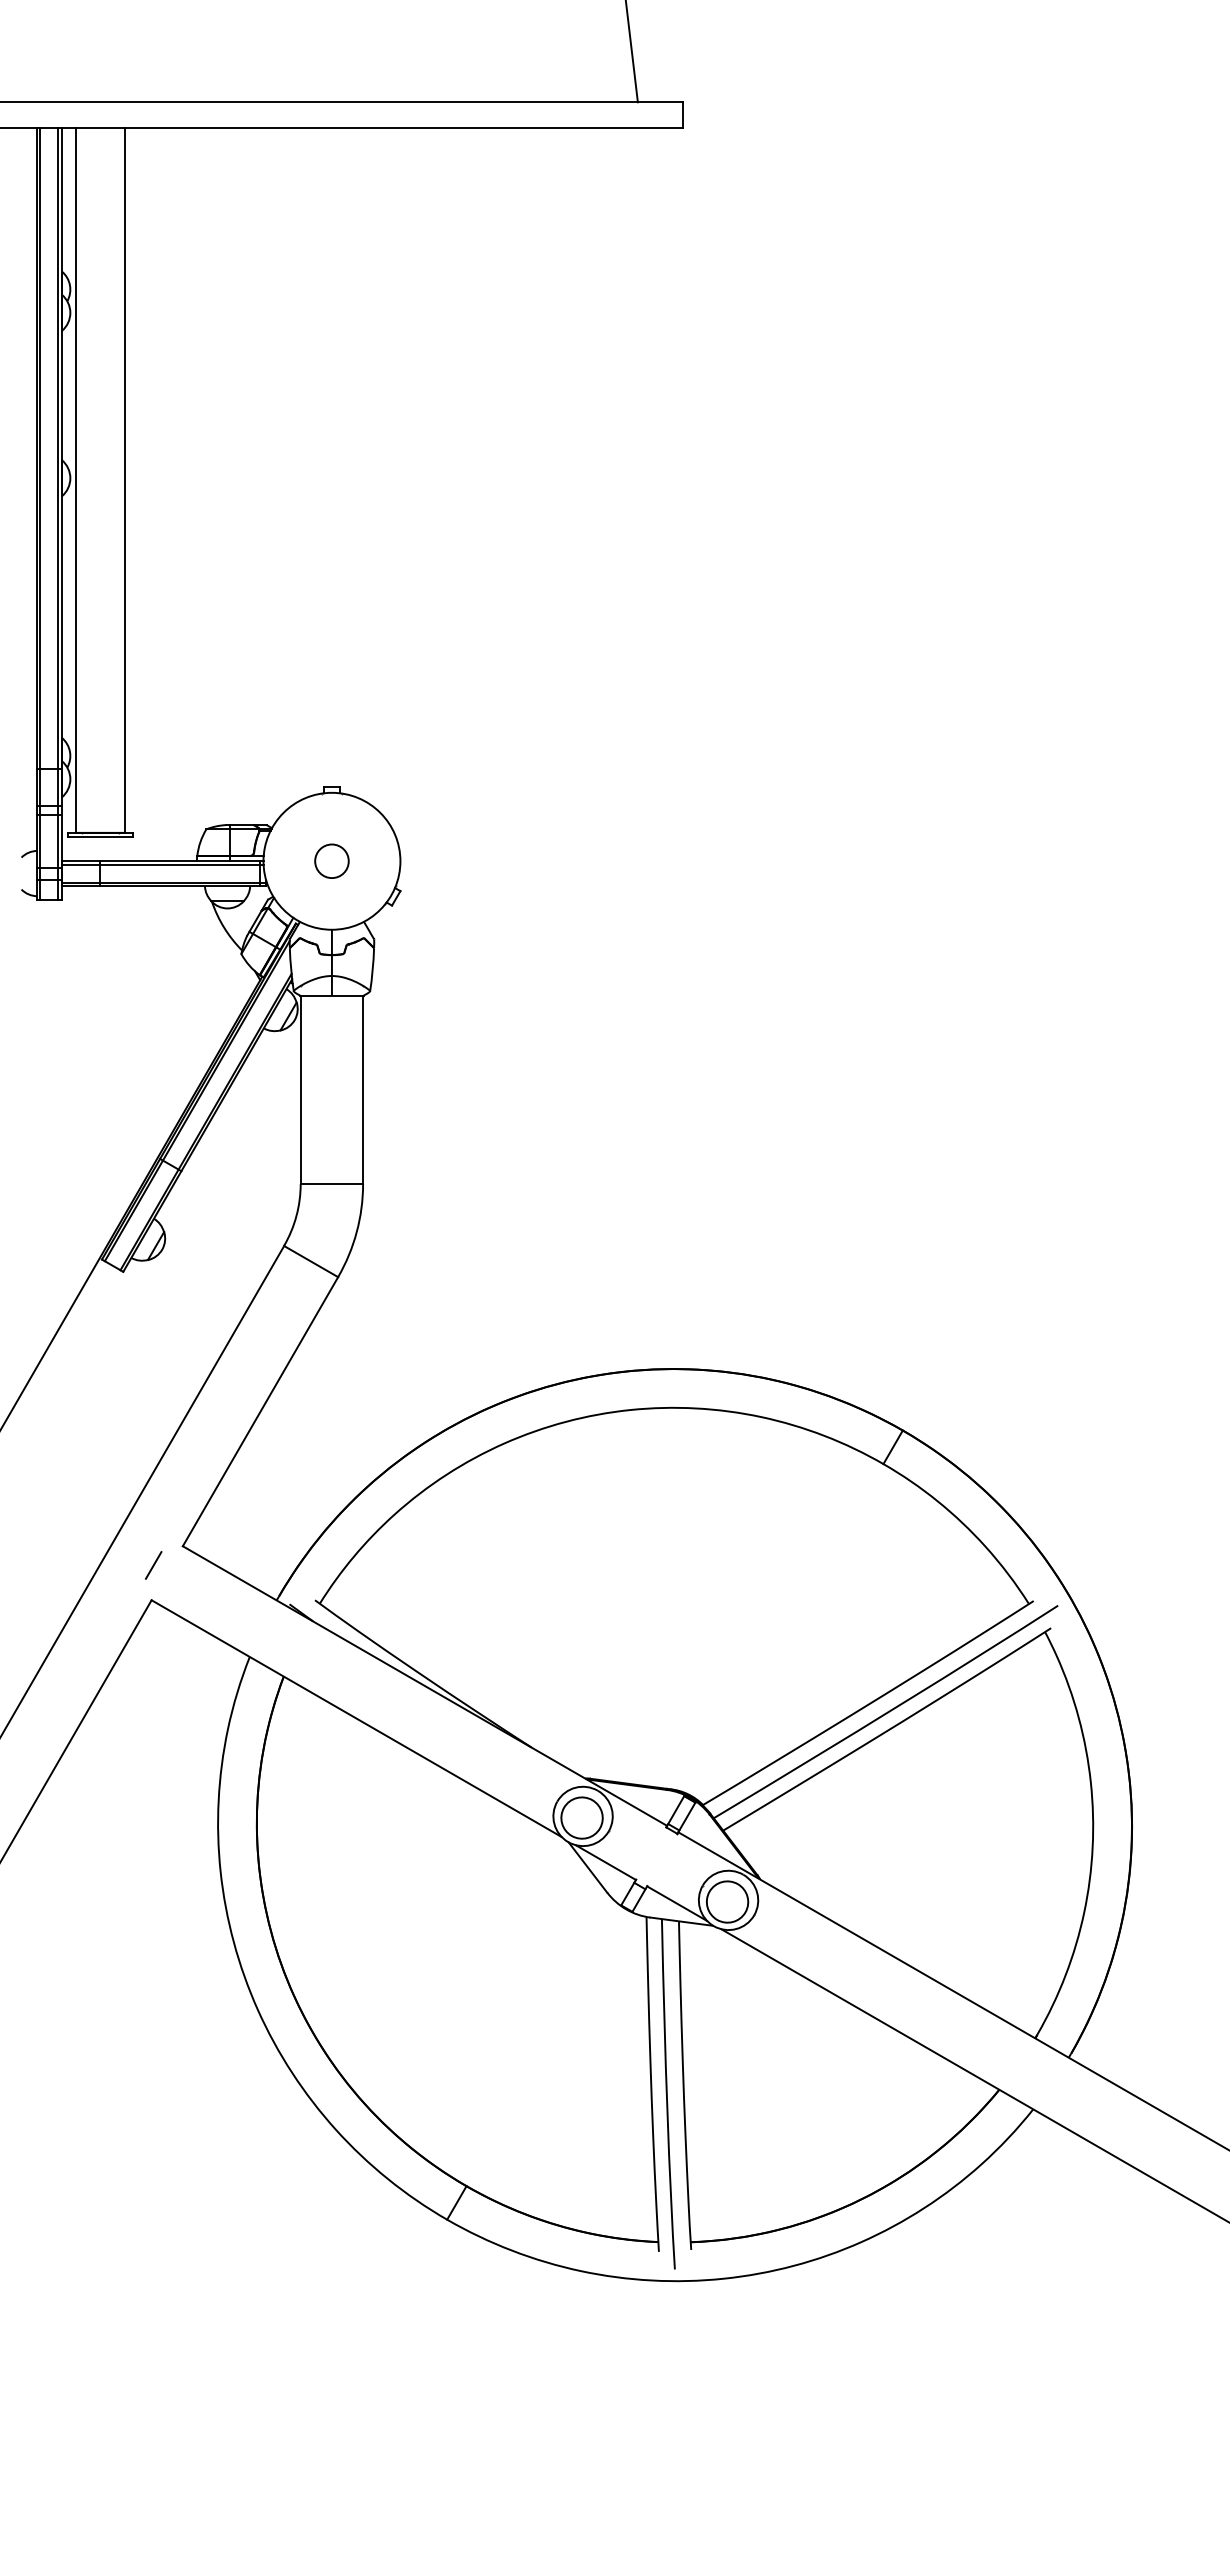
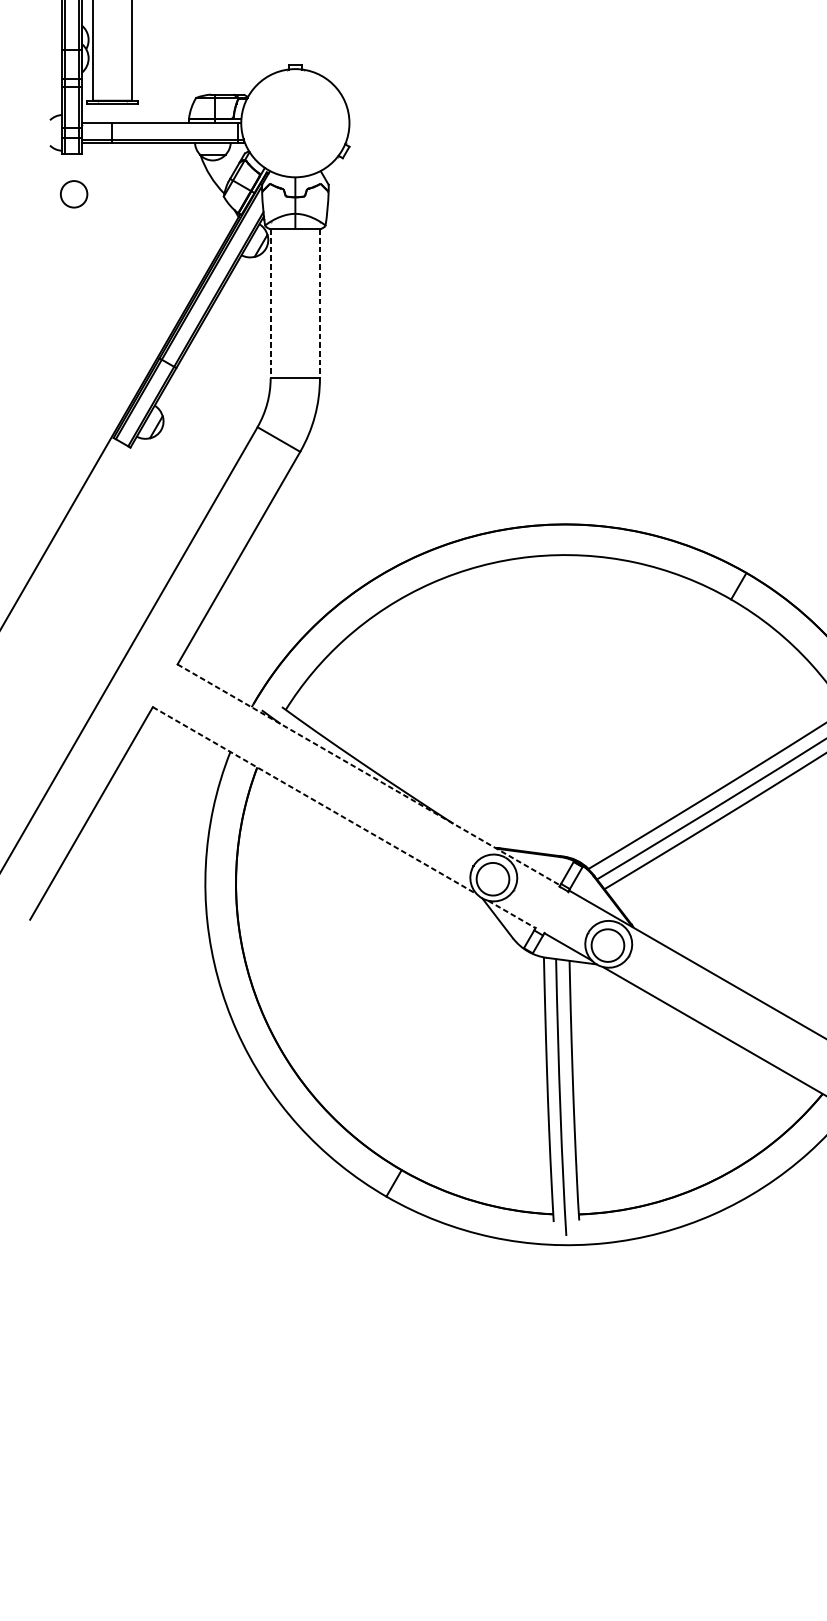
circle: (331, 860) -> (73, 193), moved
line: (162, 864) -> (161, 125), removed
line: (300, 1090) -> (270, 304), solid -> dashed
line: (363, 1090) -> (320, 304), solid -> dashed
line: (153, 1565) -> (154, 679), removed
line: (424, 1686) -> (368, 775), solid -> dashed
line: (356, 1718) -> (314, 800), solid -> dashed
line: (605, 1862) -> (511, 914), solid -> dashed

